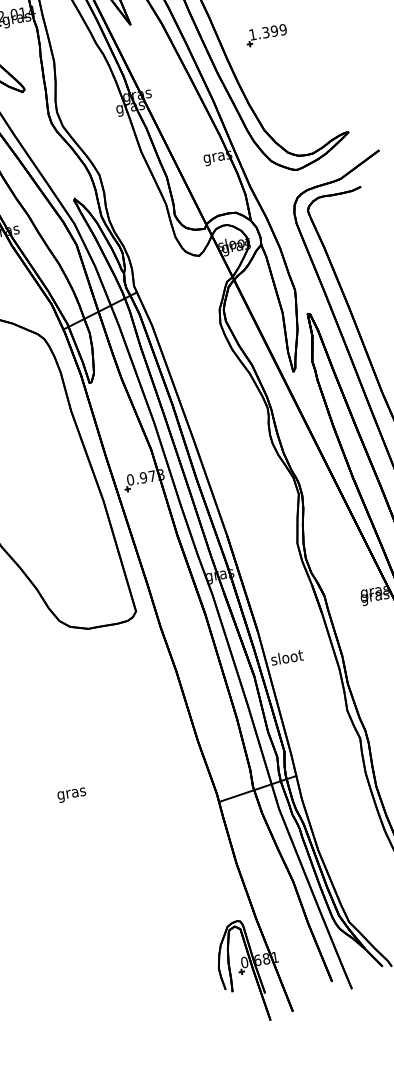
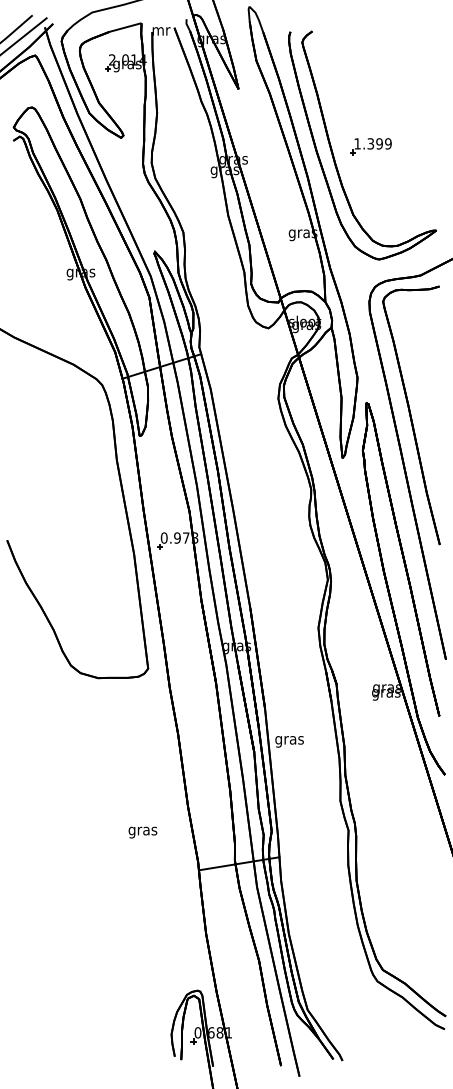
part: (266, 35) -> (370, 146), moved
text: (287, 659) -> (289, 740), sloot -> gras
text: (71, 795) -> (142, 832), moved

